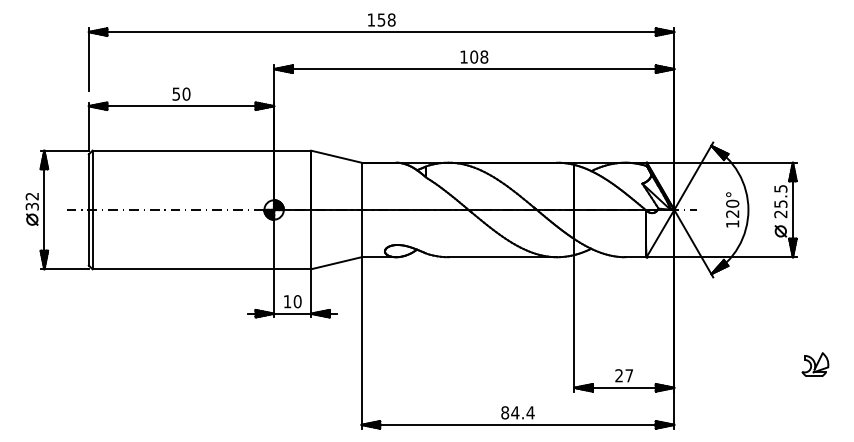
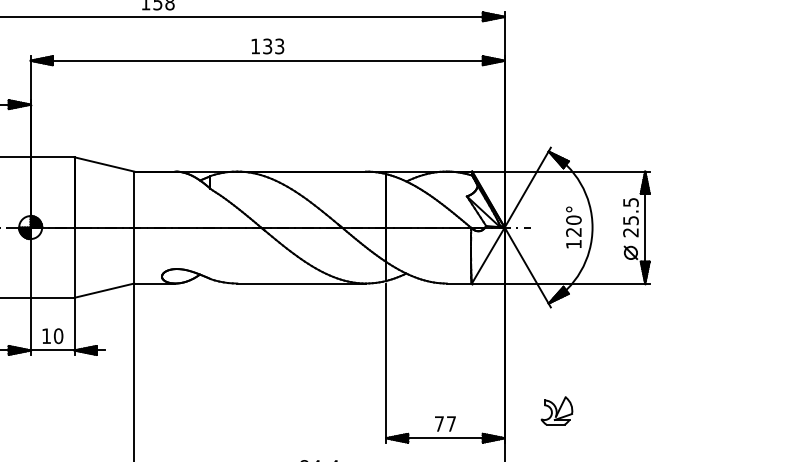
text: (479, 56) -> (273, 45), 108 -> 133
part: (815, 364) -> (557, 410), moved
text: (618, 375) -> (438, 423), 27 -> 77

